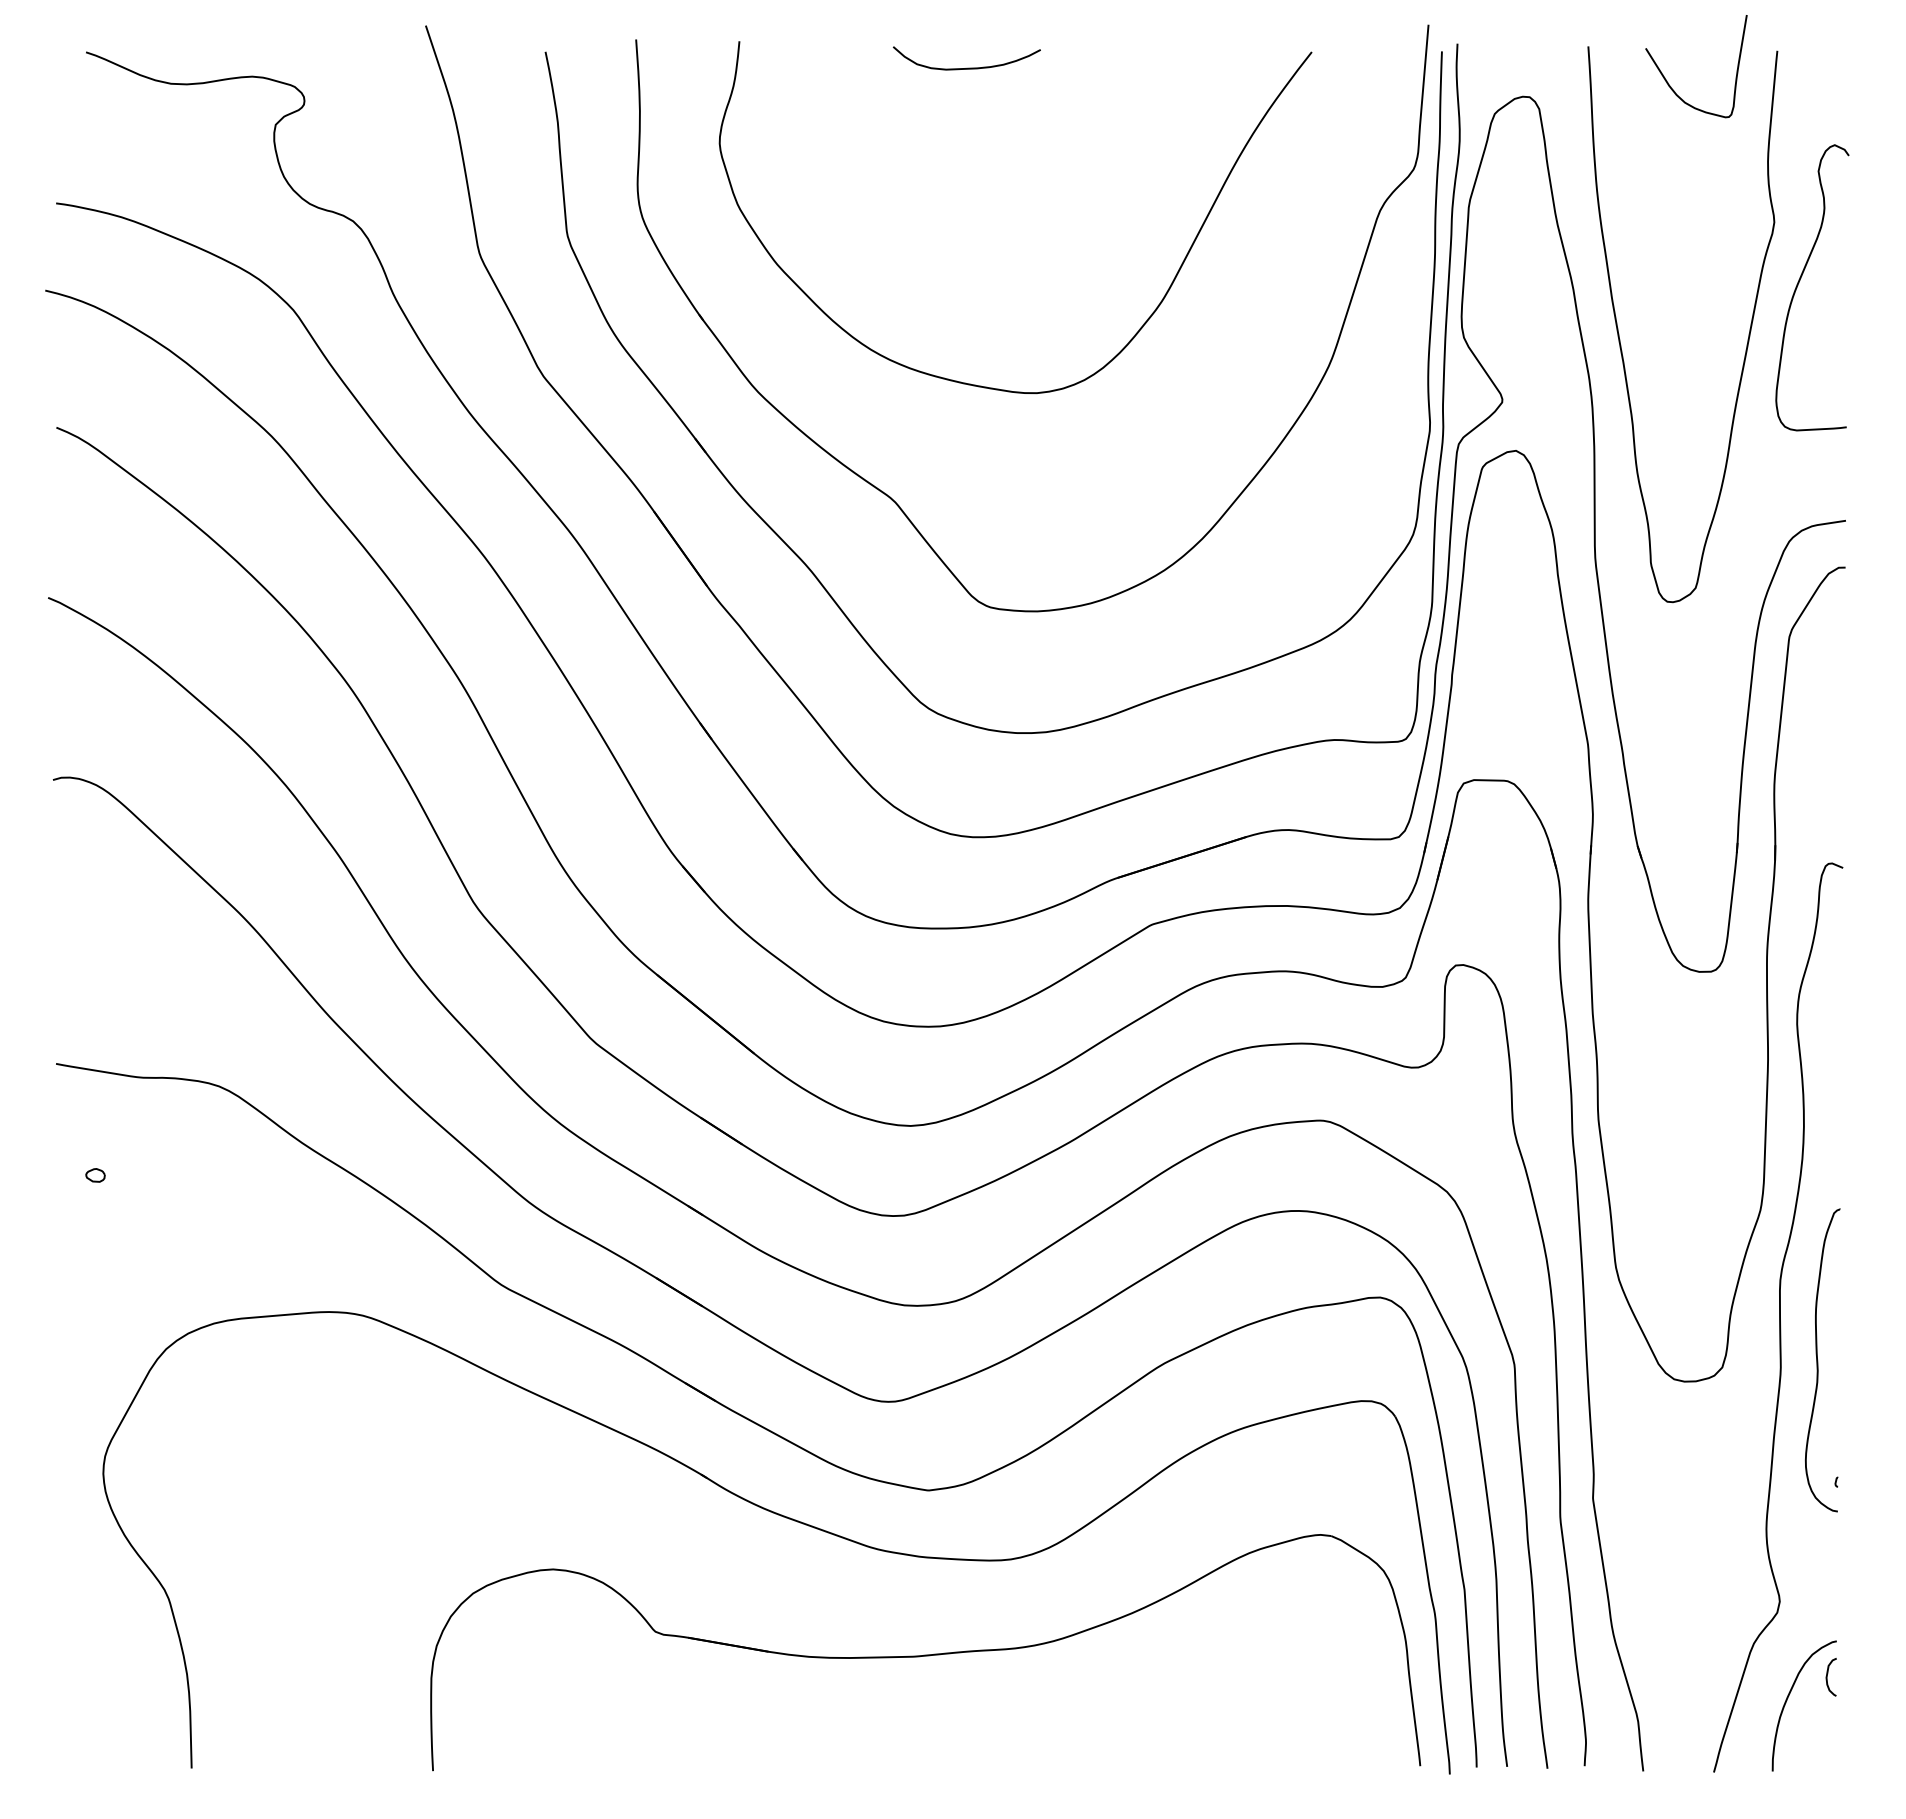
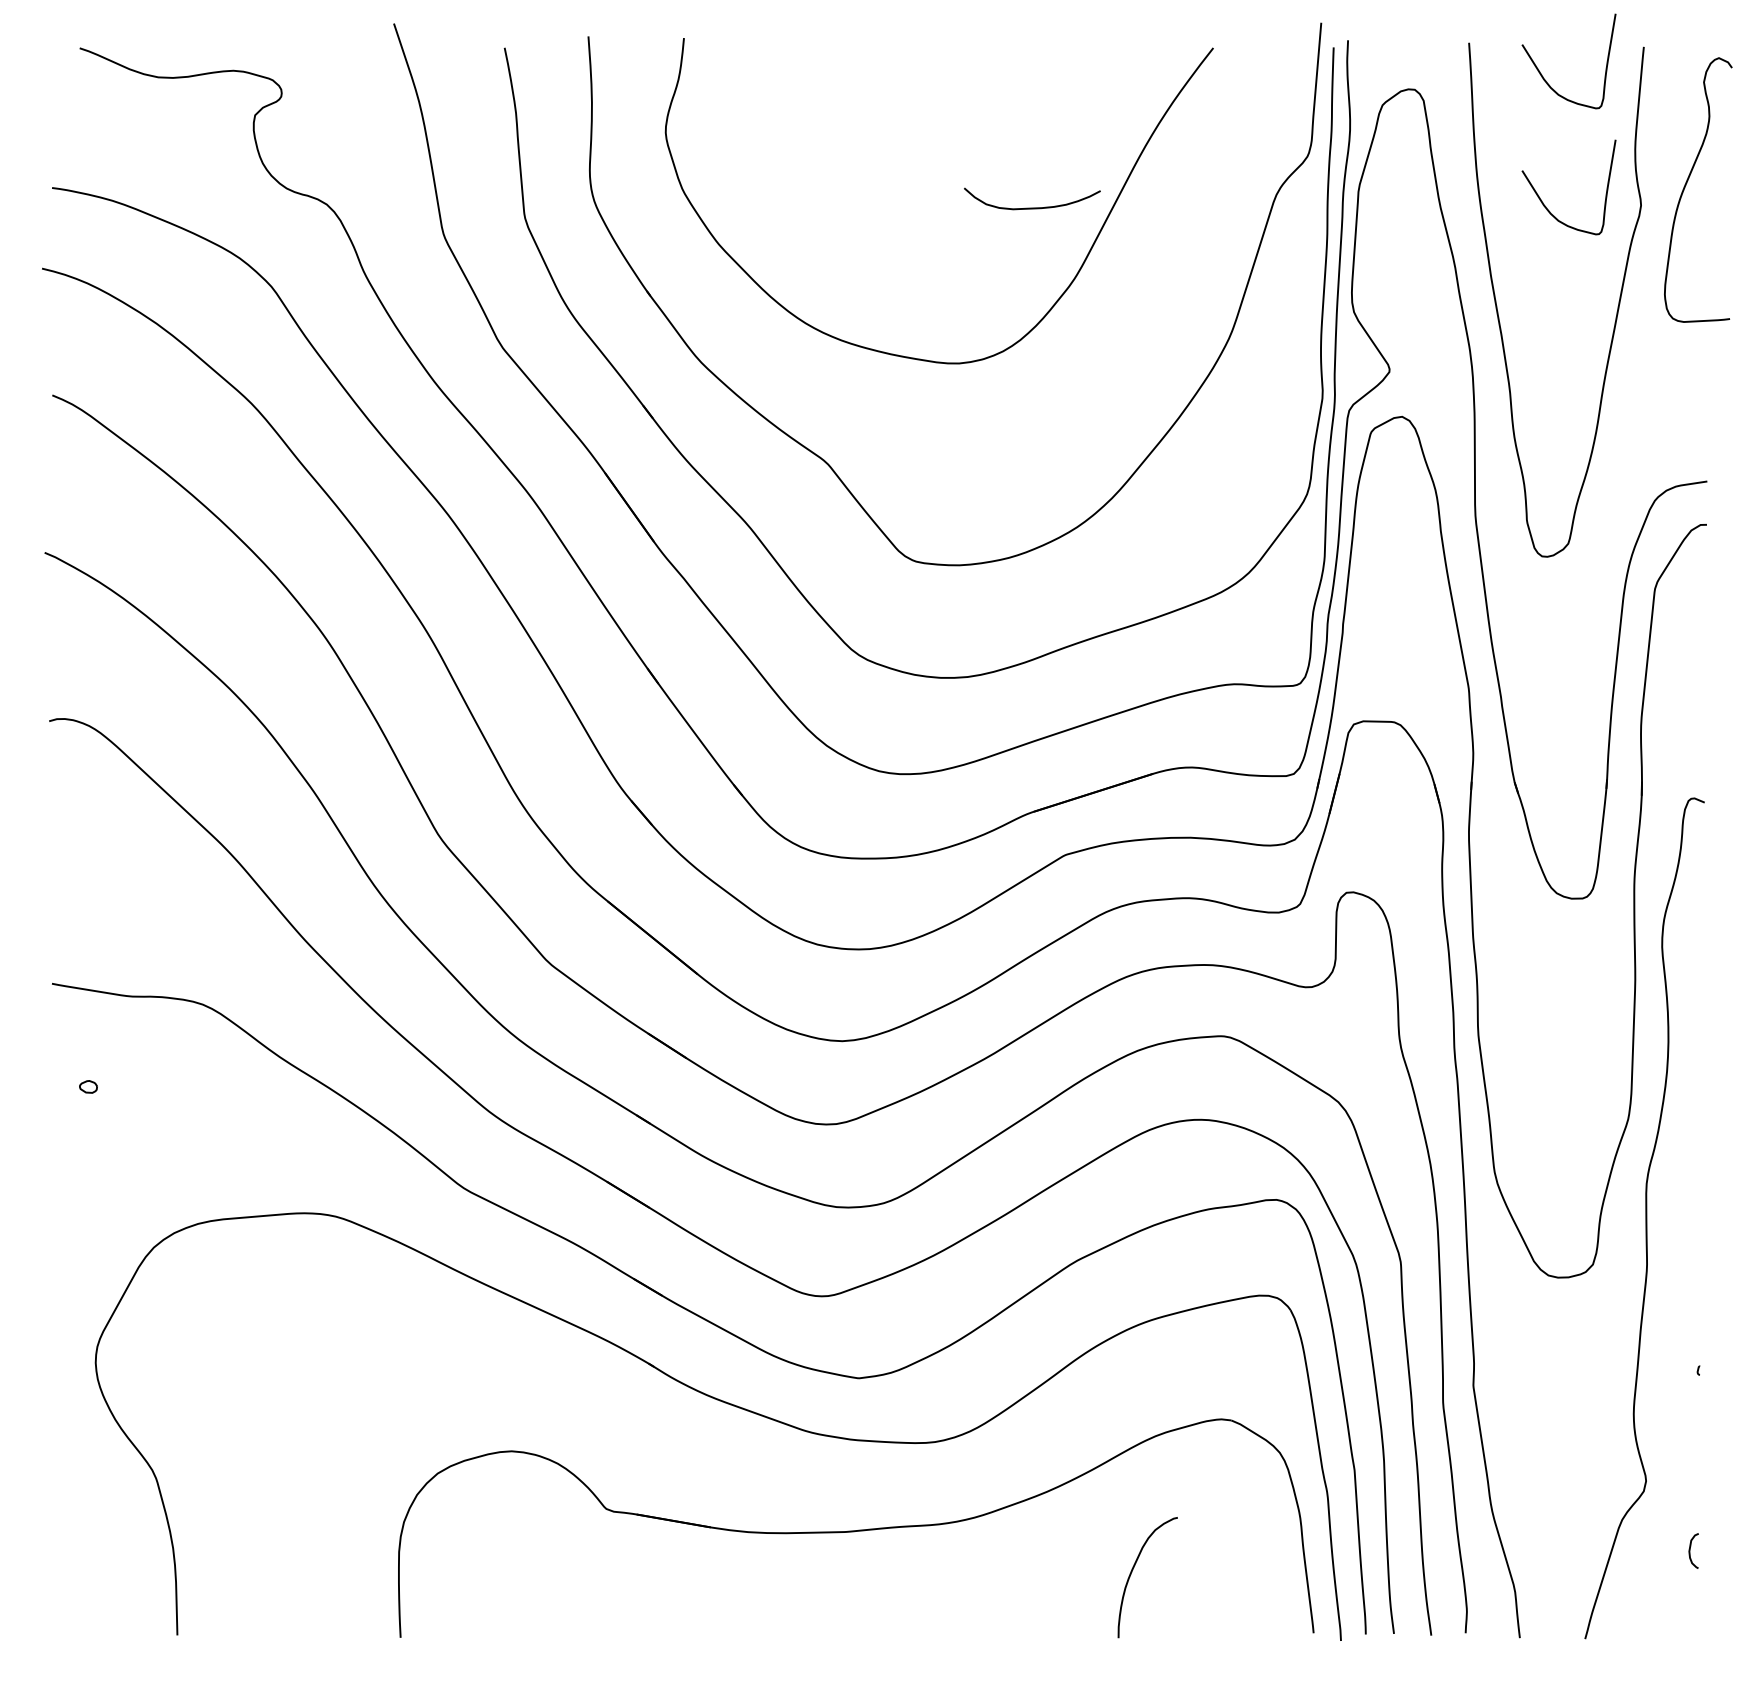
curve: (967, 67) -> (1032, 207), moved
curve: (1672, 223) -> (1546, 206), added
curve: (1800, 280) -> (1687, 183), moved
curve: (1818, 1359) -> (1681, 1257), removed
curve: (1787, 1700) -> (1132, 1572), moved

